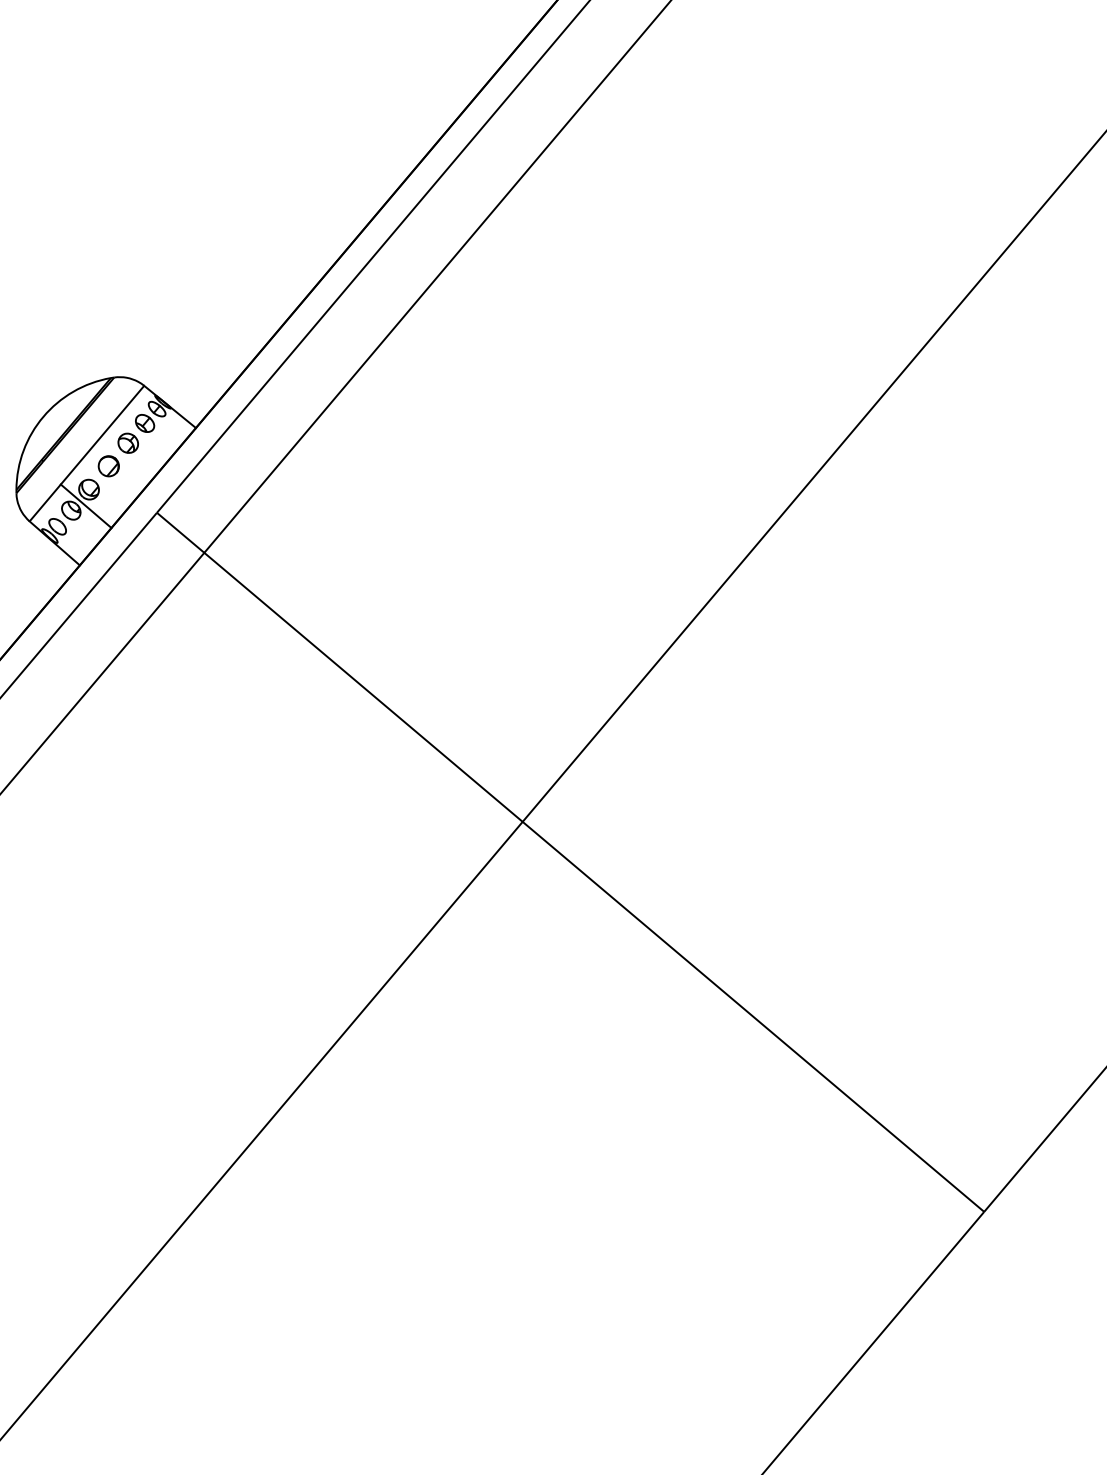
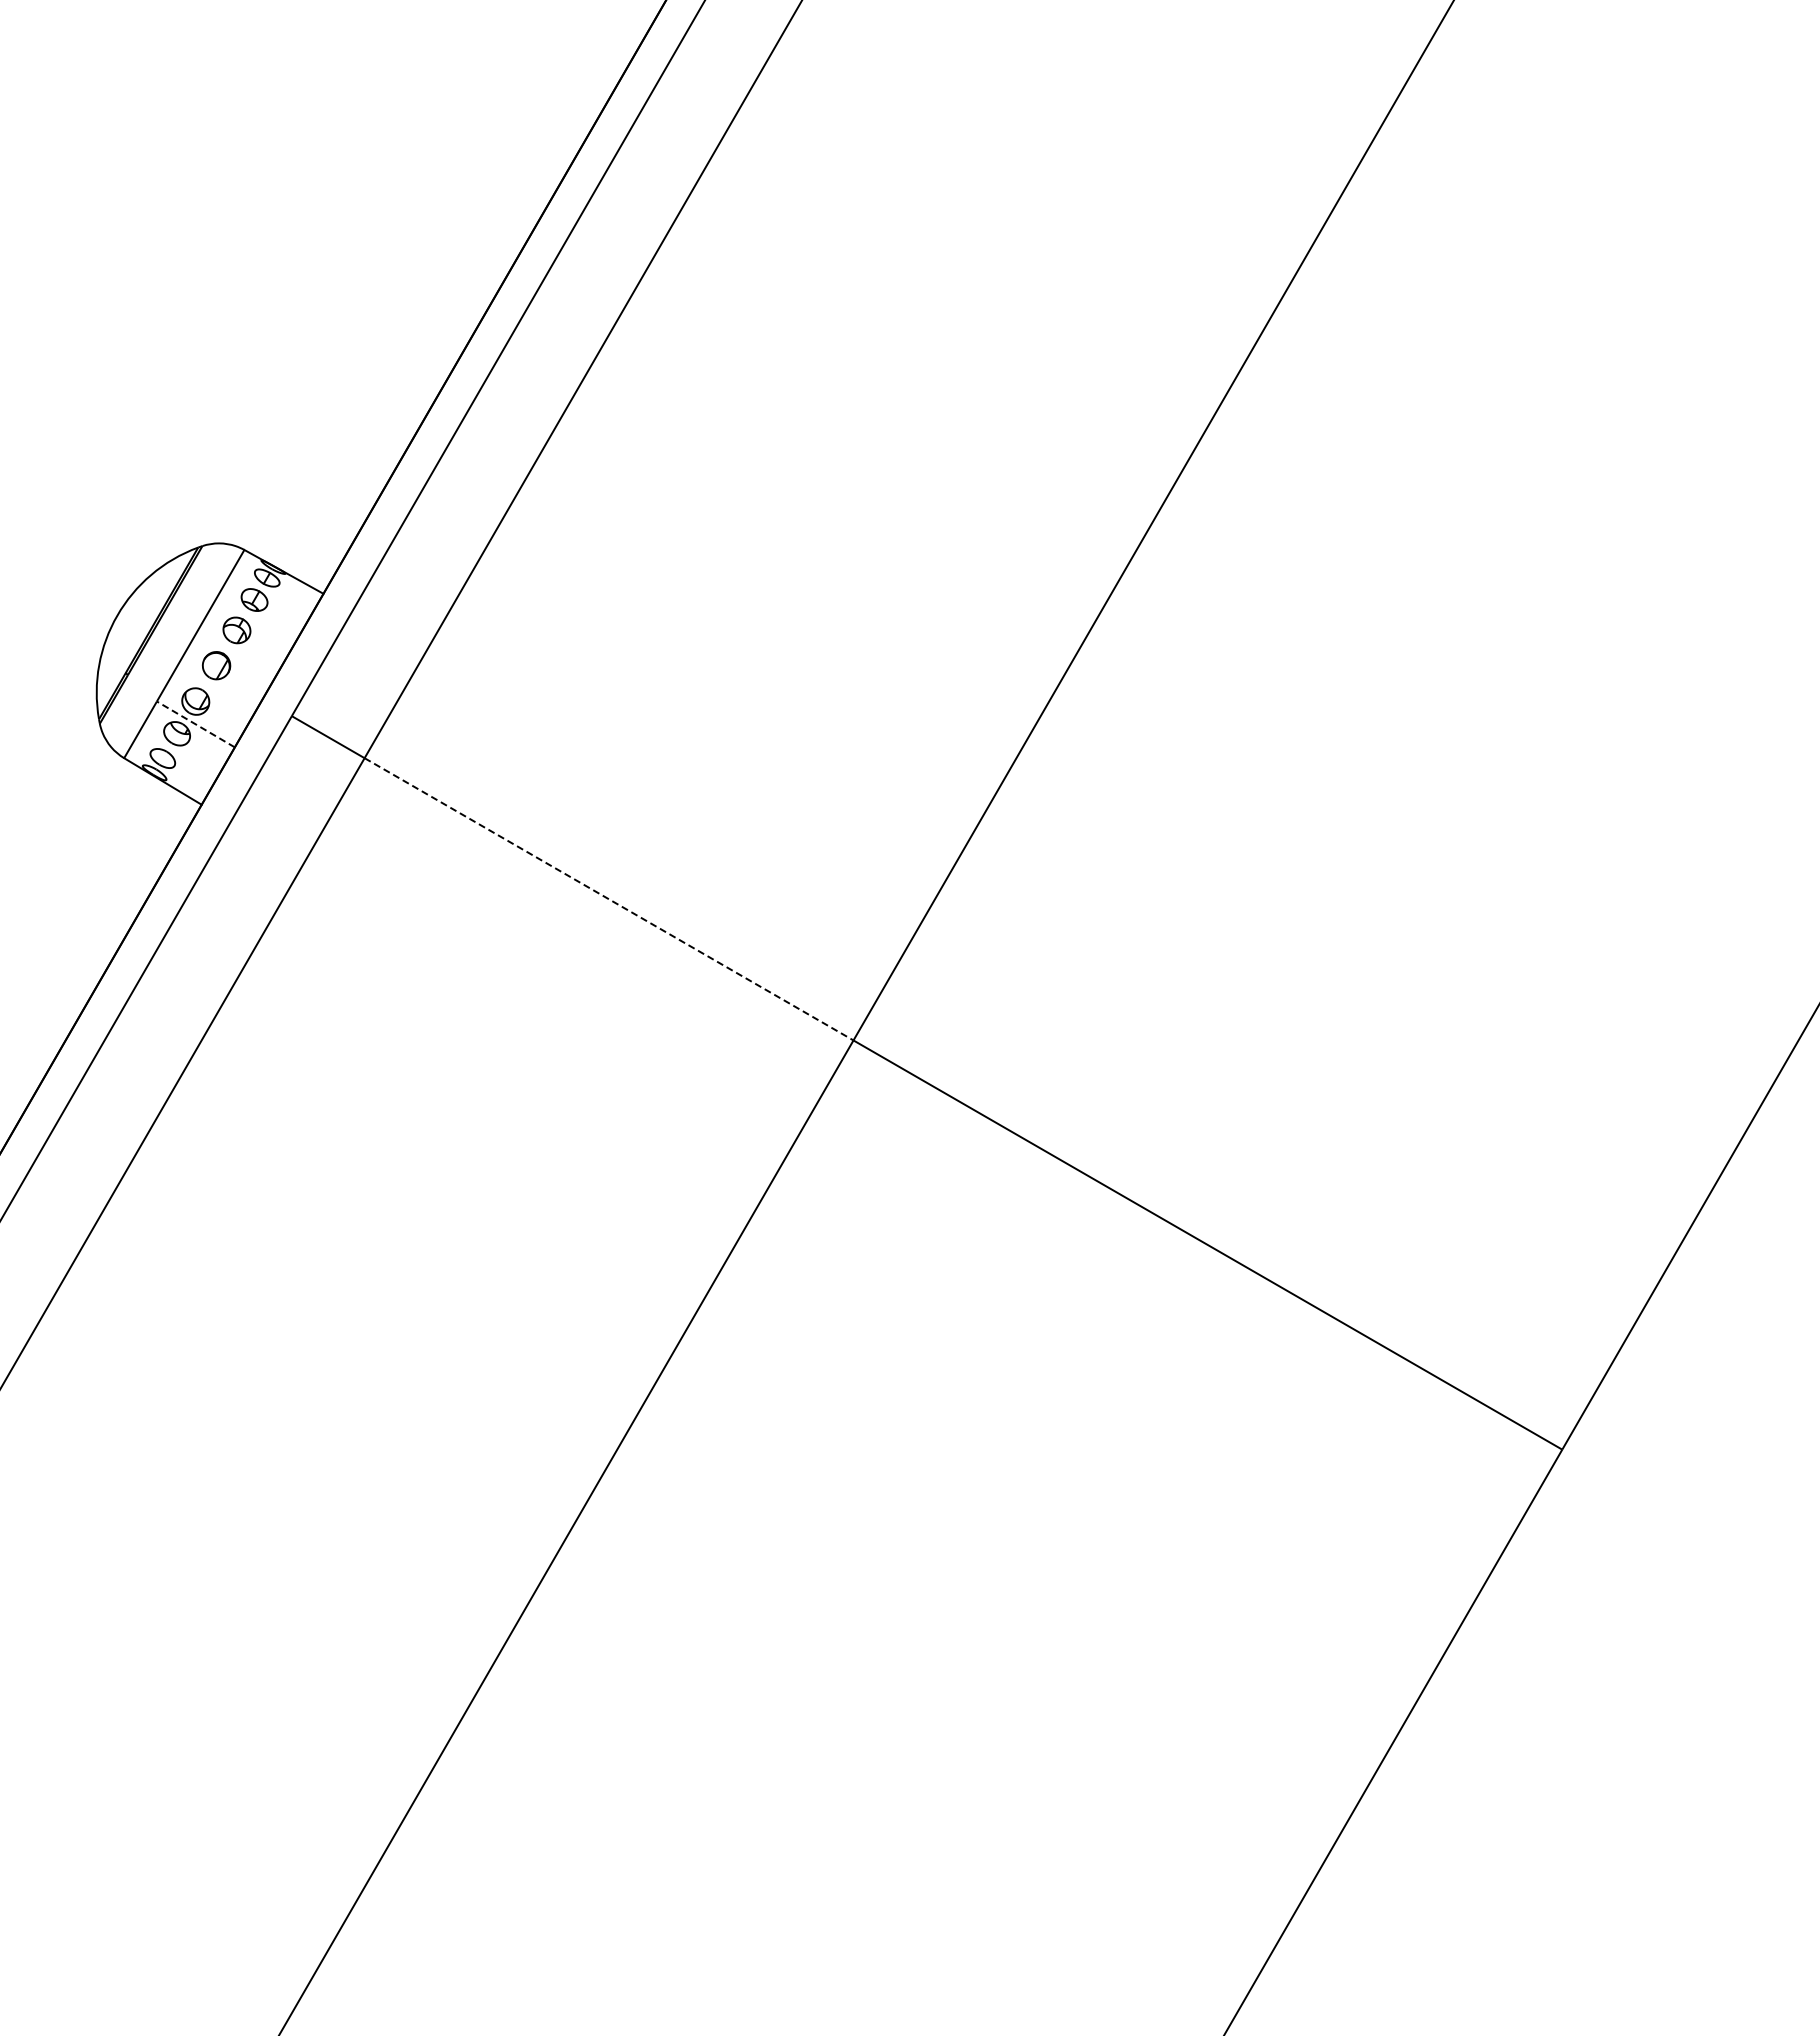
line: (85, 506) -> (195, 724), solid -> dashed
line: (363, 687) -> (609, 899), solid -> dashed

